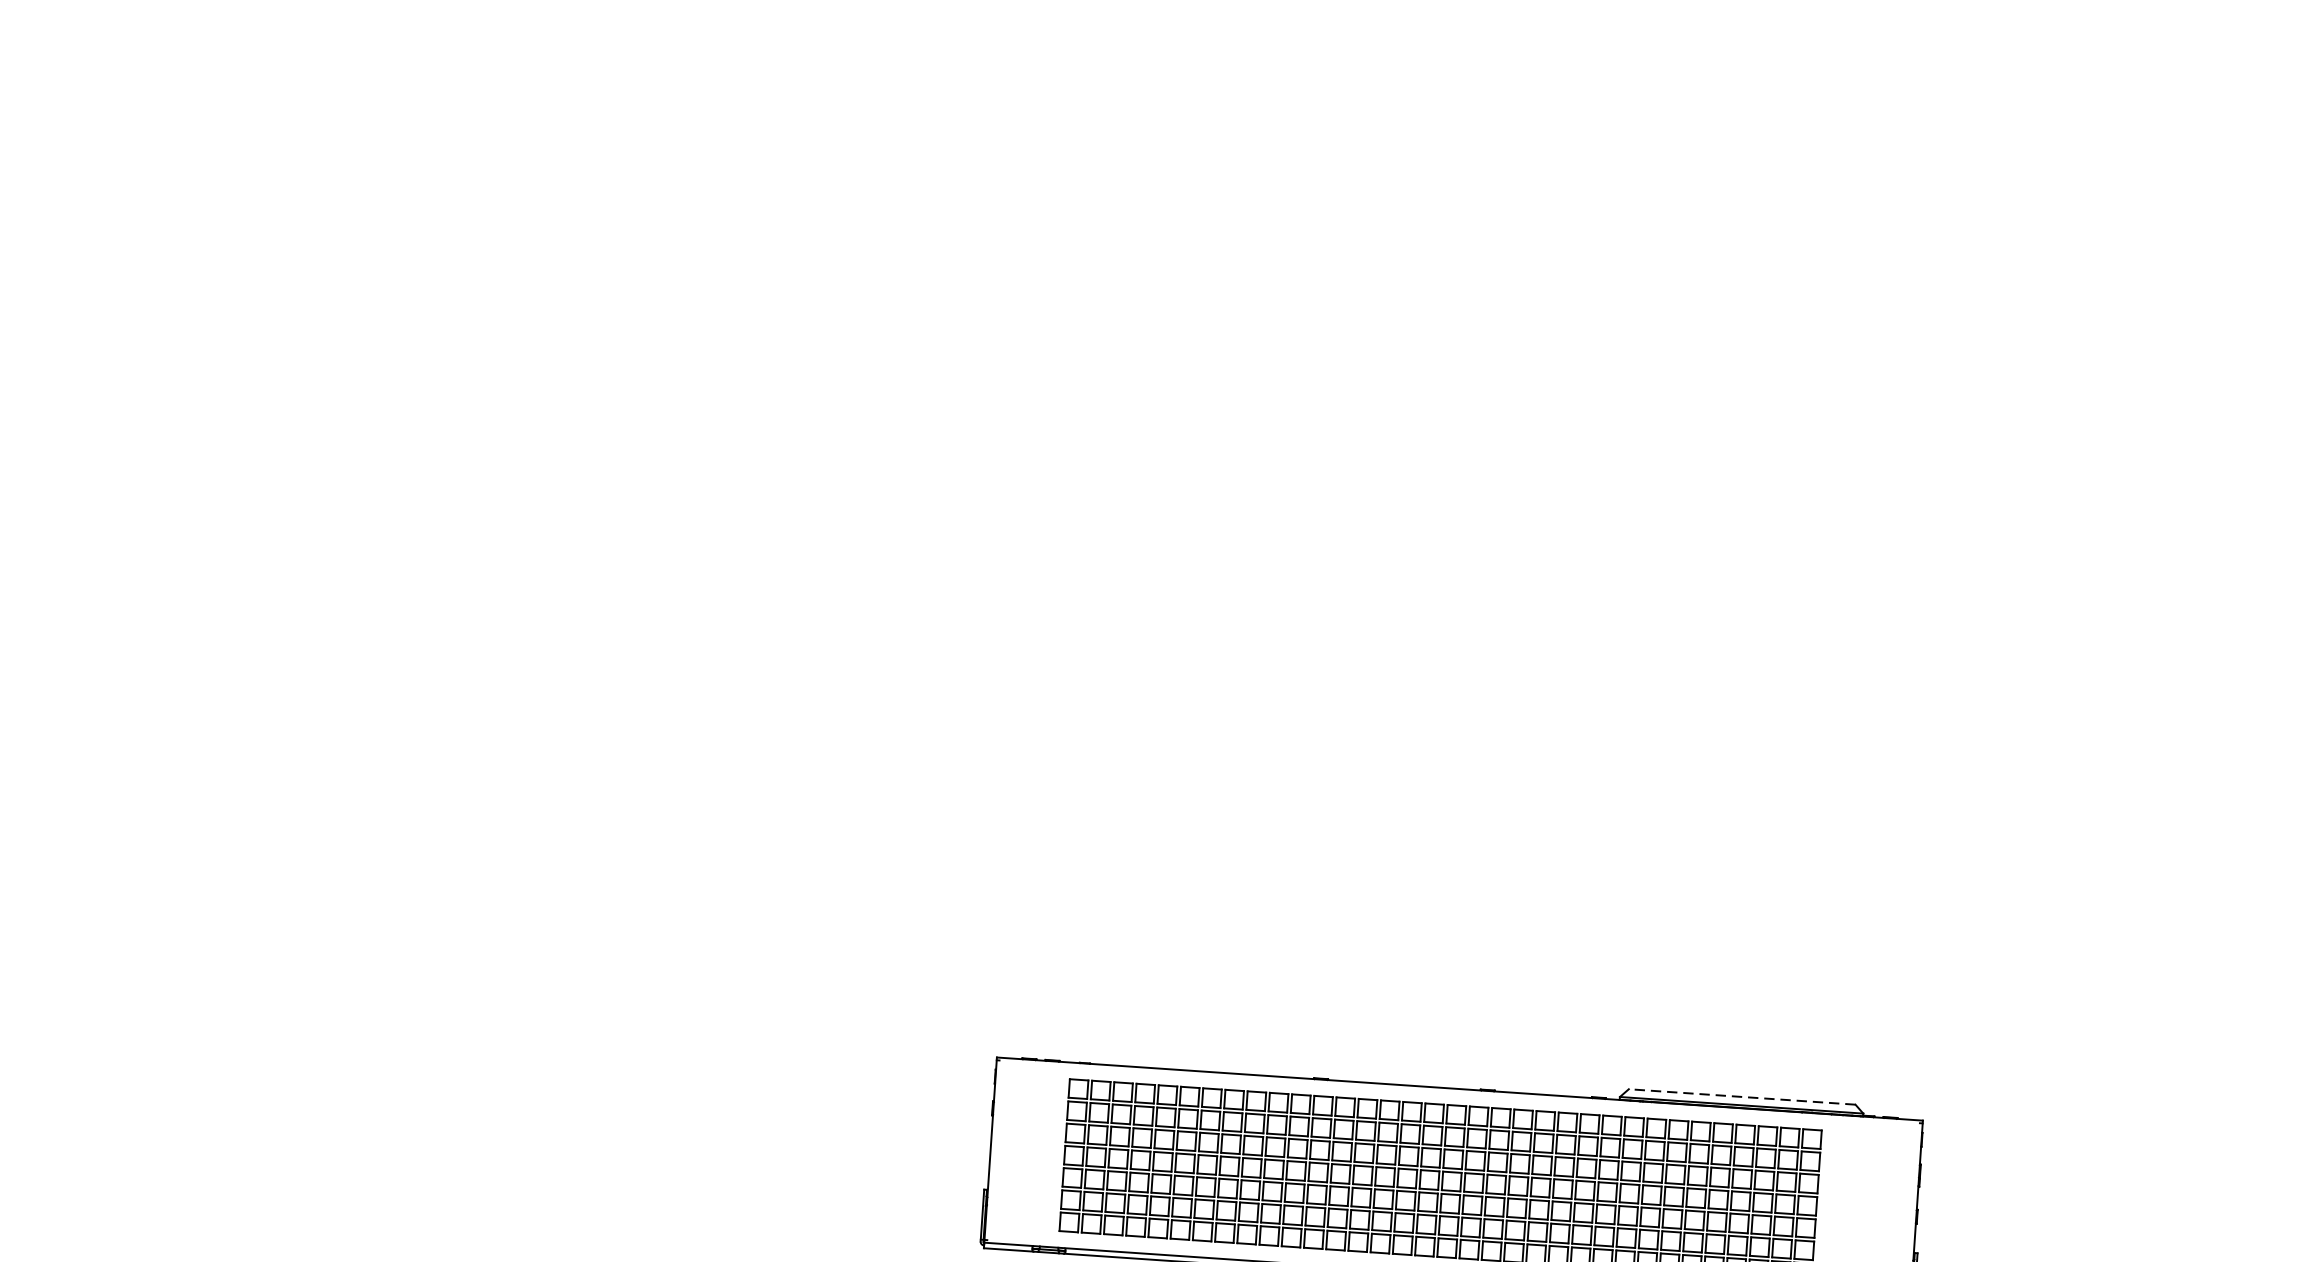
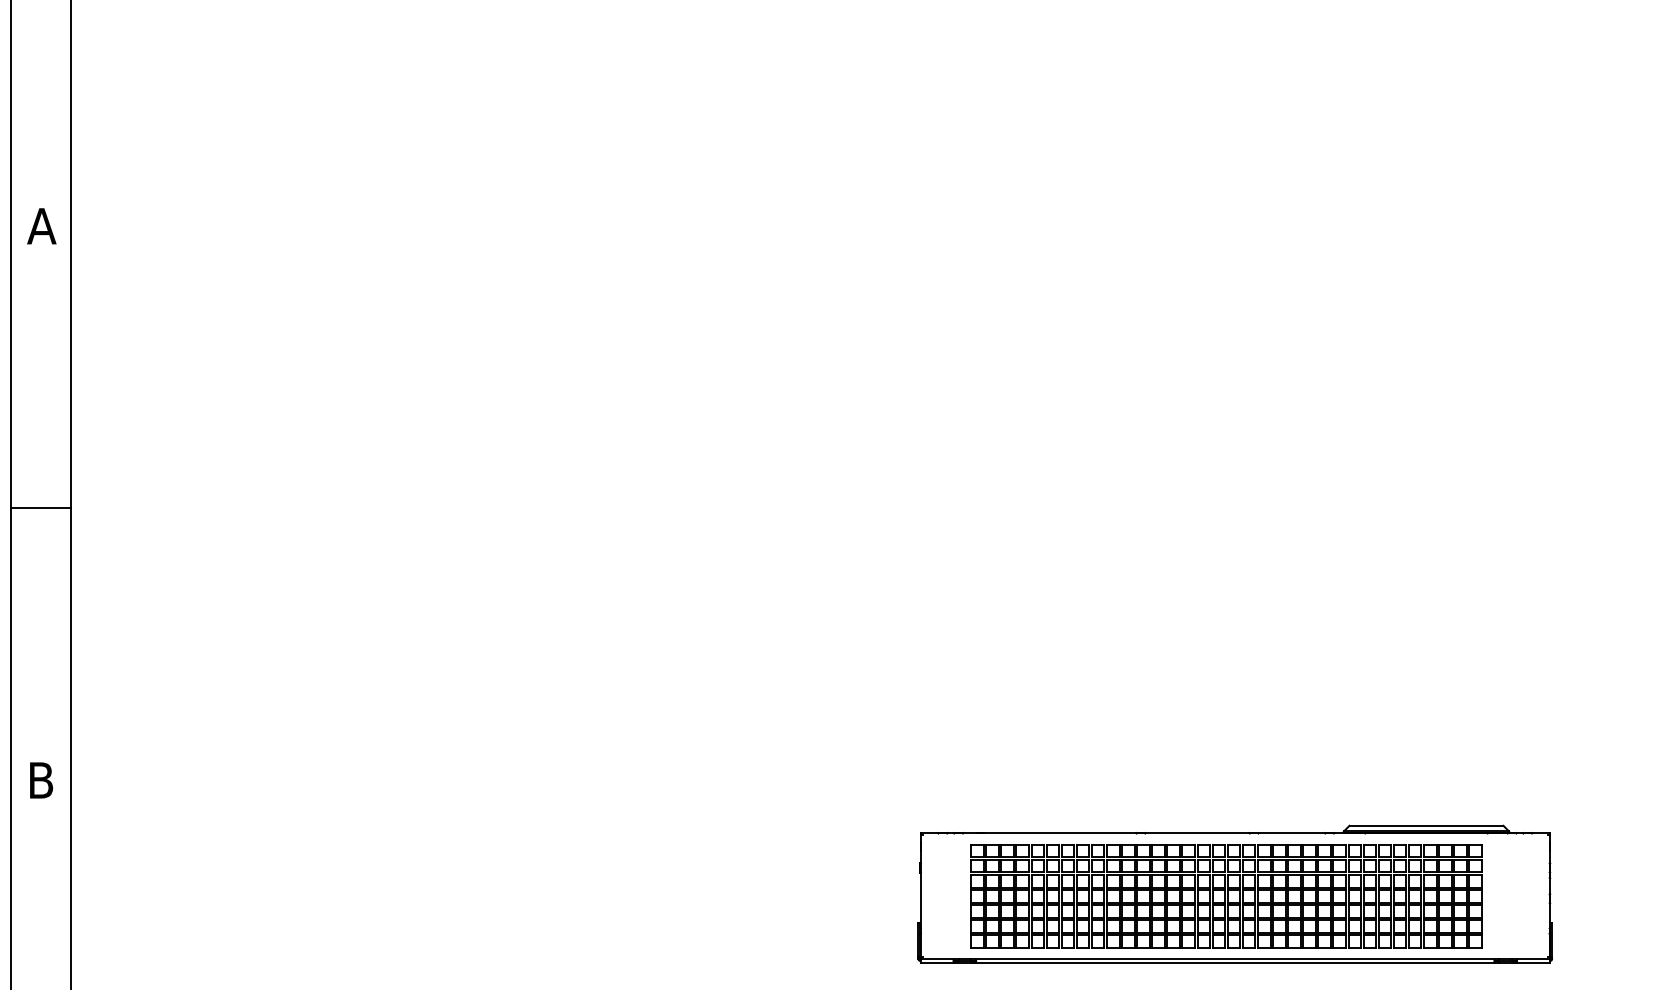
line: (1742, 1096) -> (1426, 825), dashed -> solid

